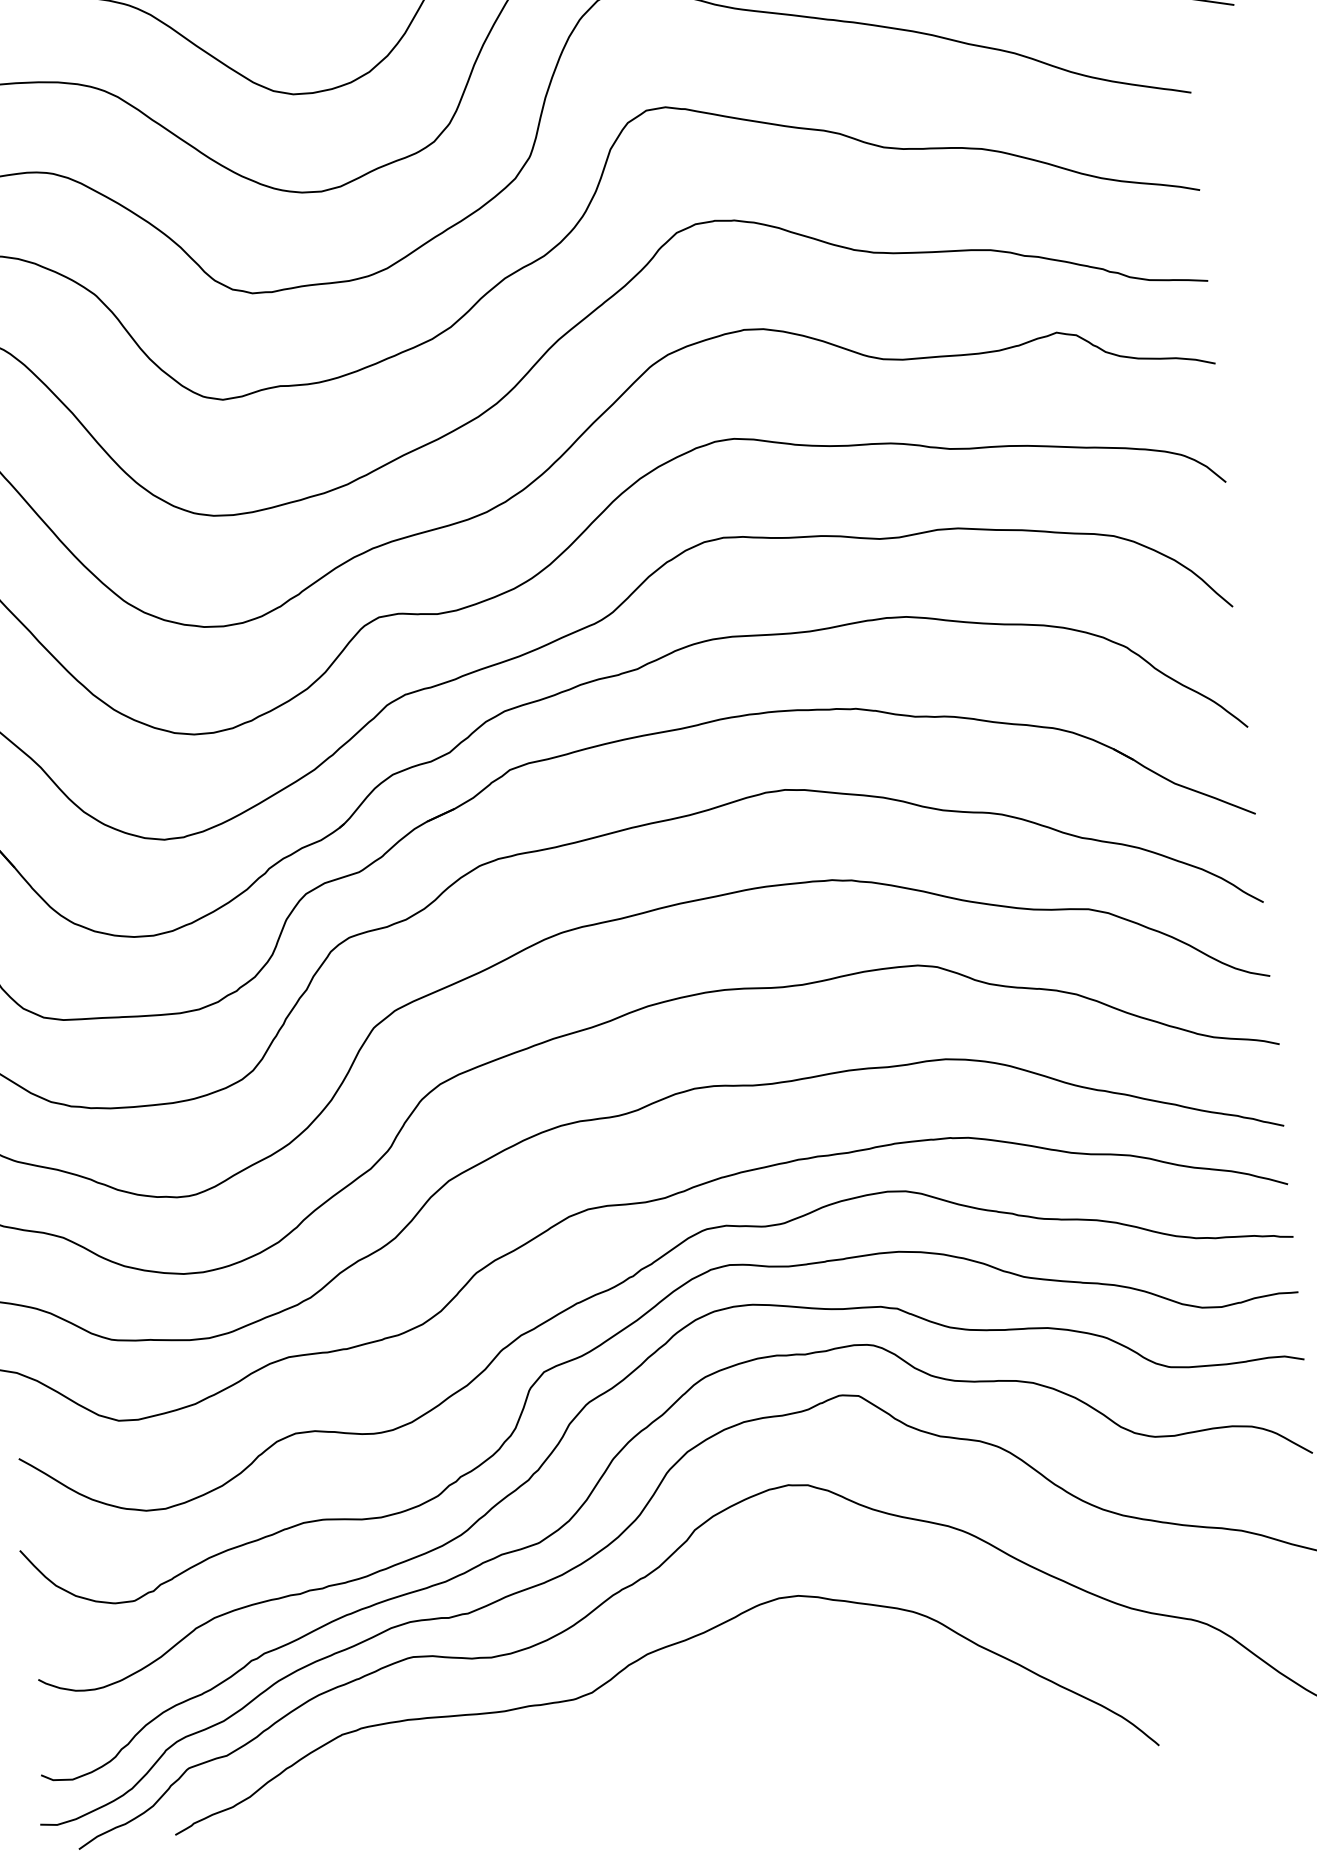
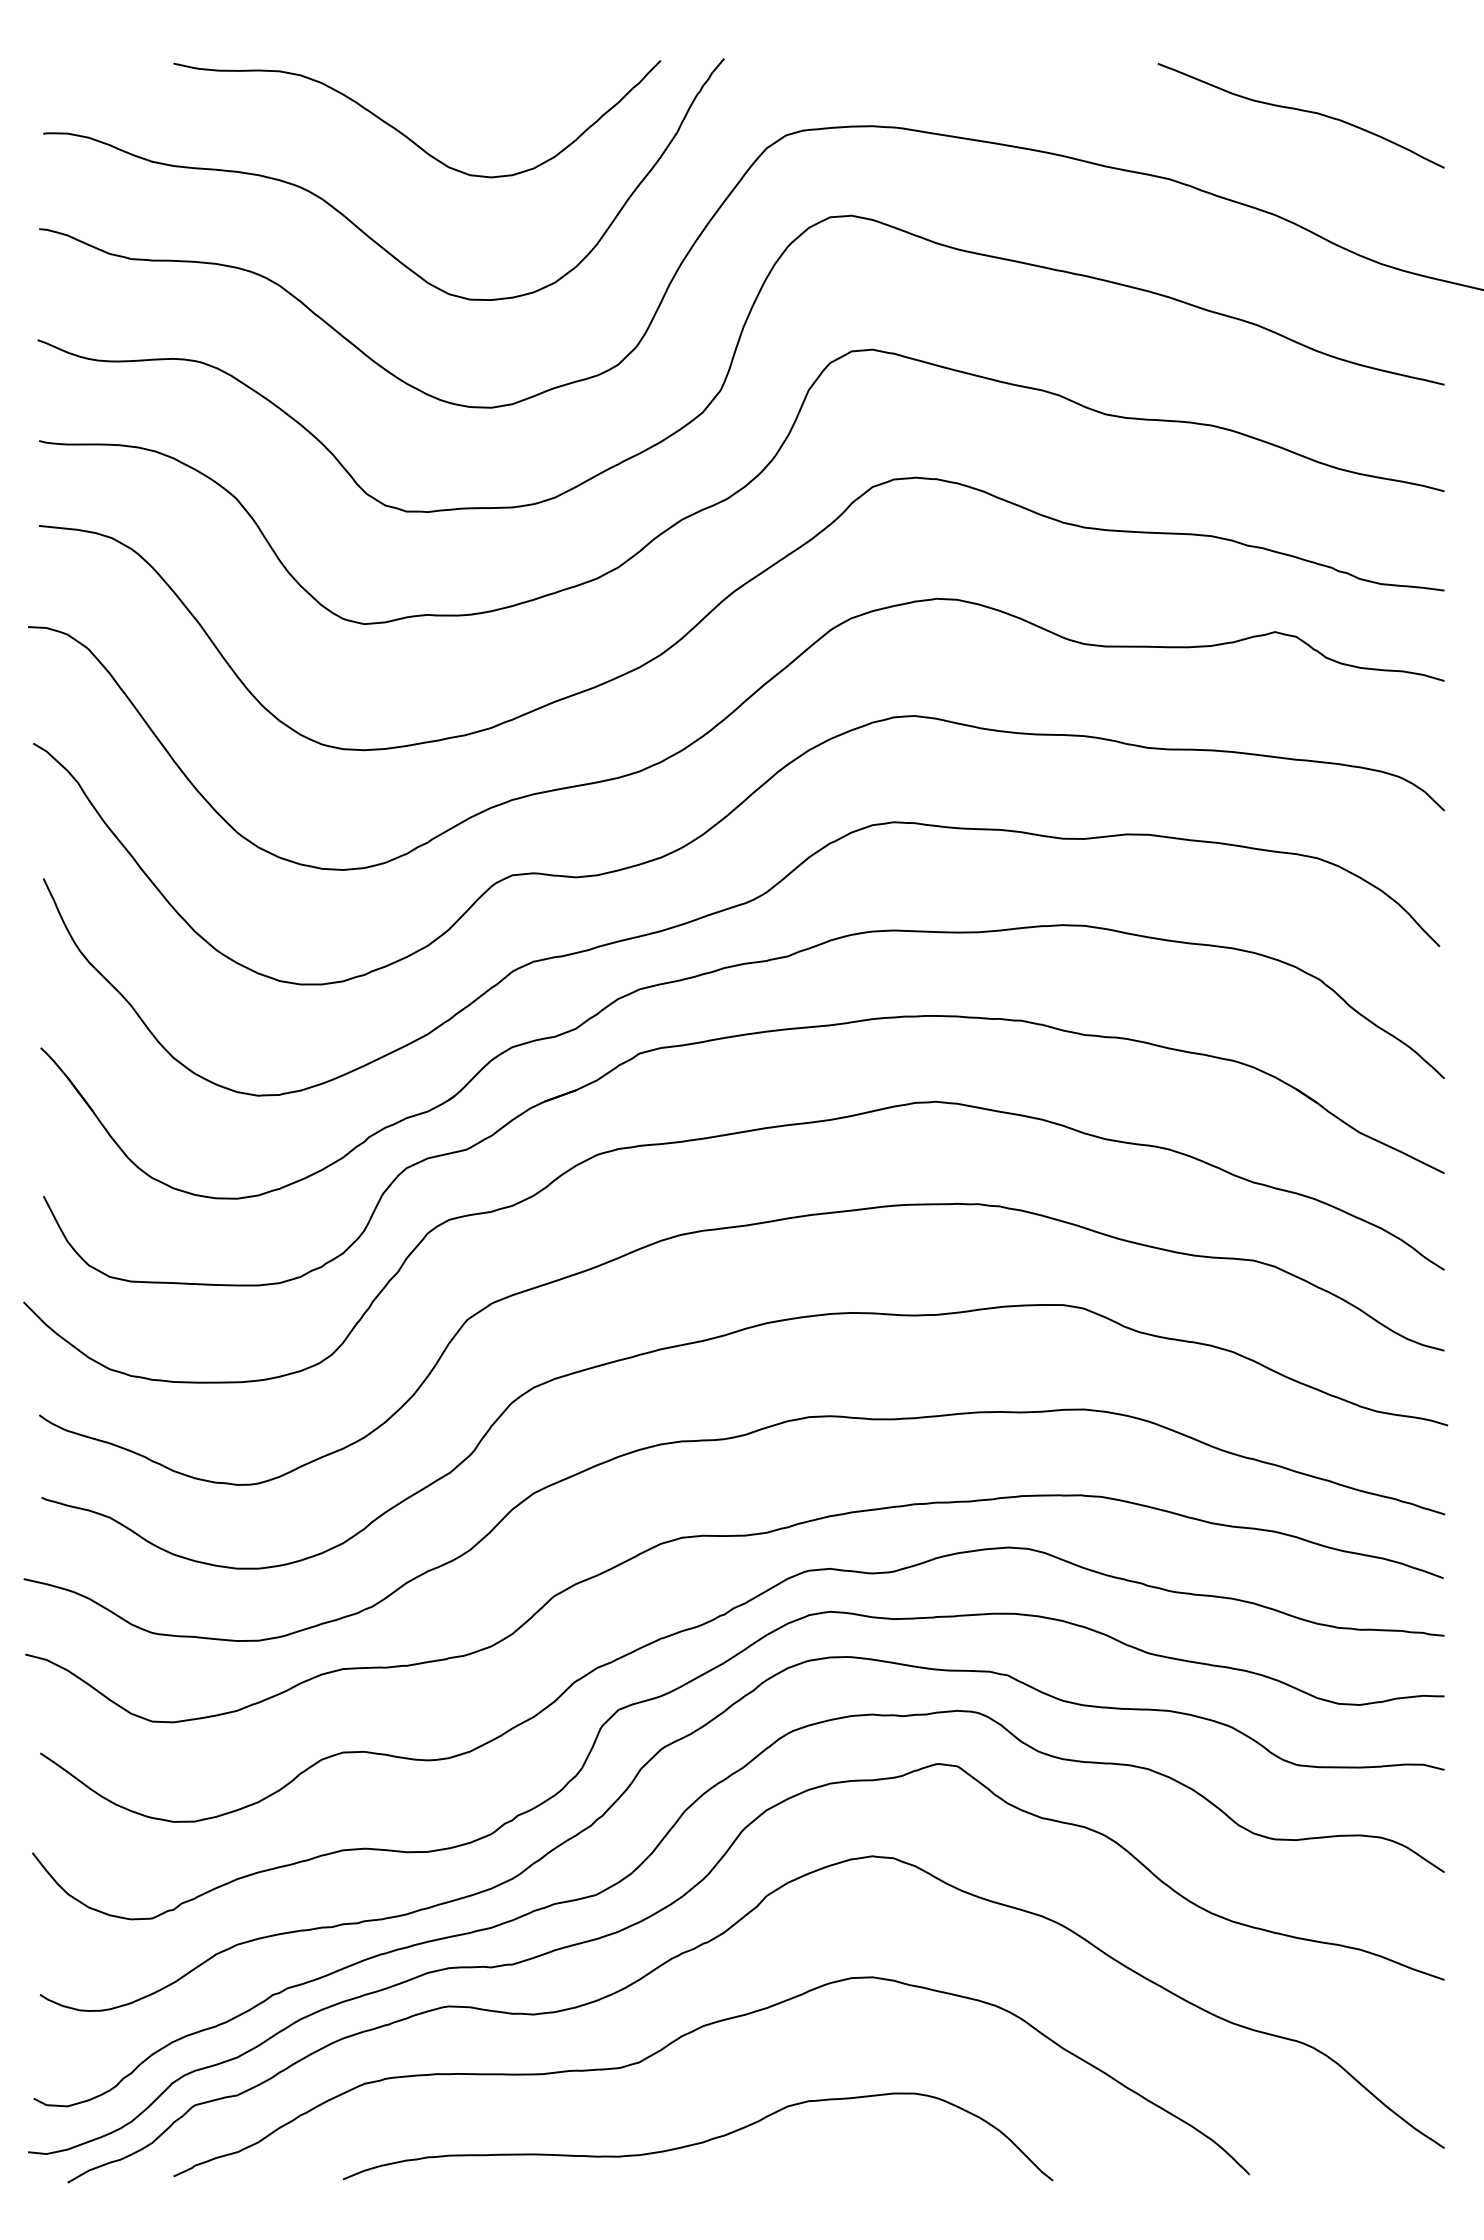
curve: (655, 1759) -> (701, 2141), added

